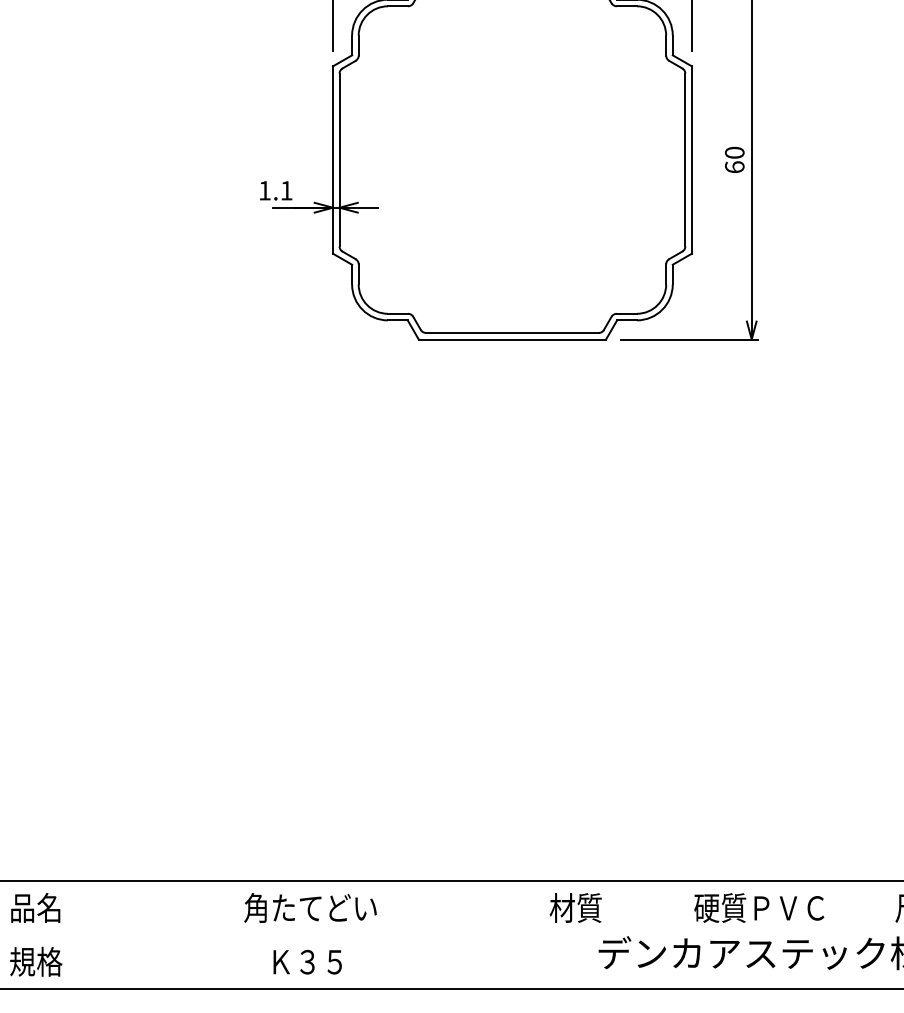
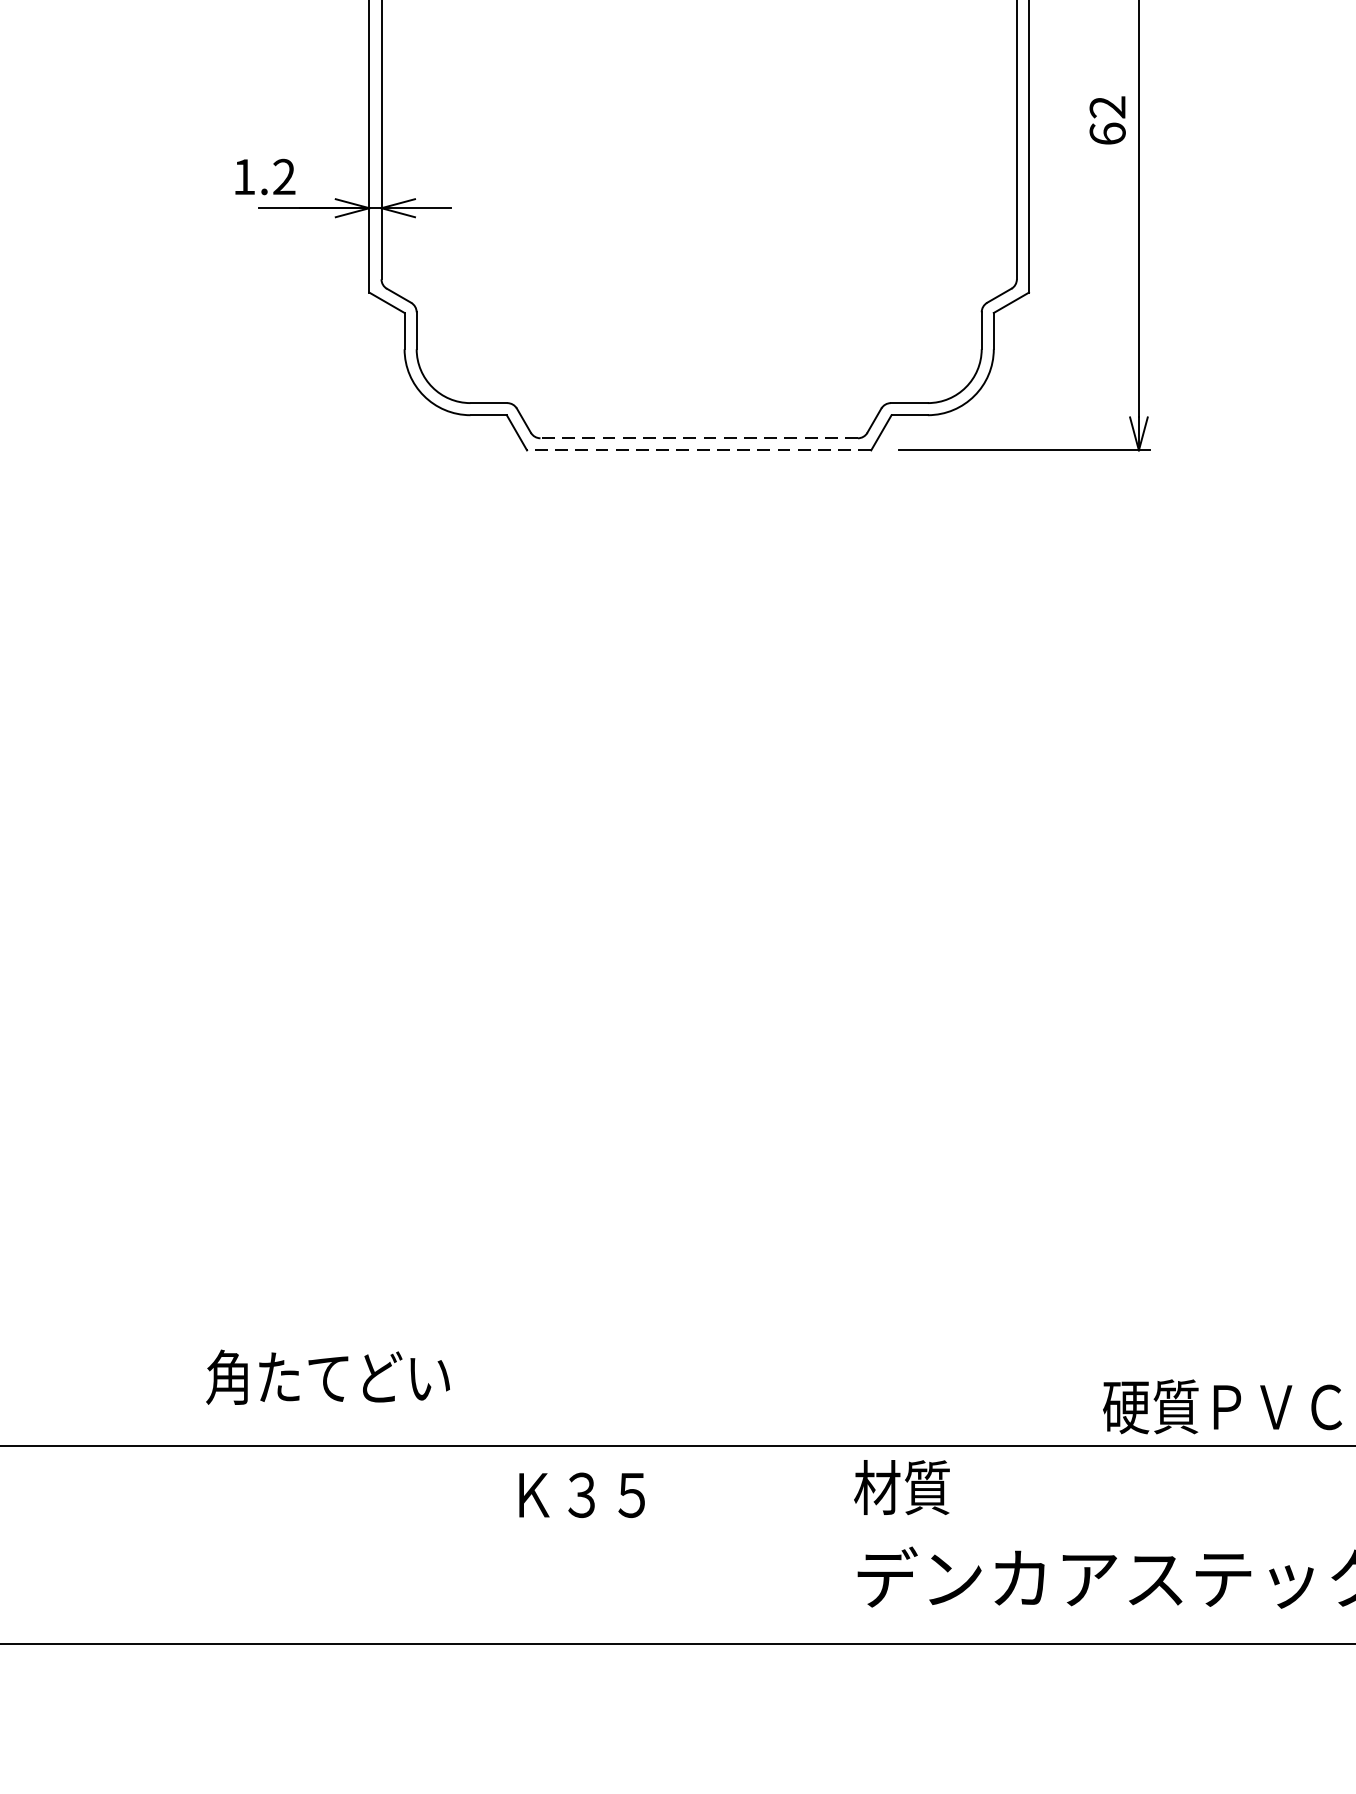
text: (734, 152) -> (1107, 106), 60 -> 62
text: (286, 190) -> (284, 176), 1.1 -> 1.2
line: (511, 332) -> (697, 437), solid -> dashed
line: (512, 339) -> (699, 450), solid -> dashed
text: (310, 907) -> (328, 1376), moved
text: (575, 907) -> (901, 1486), moved
text: (759, 907) -> (1222, 1405), moved
text: (307, 961) -> (581, 1494), moved

